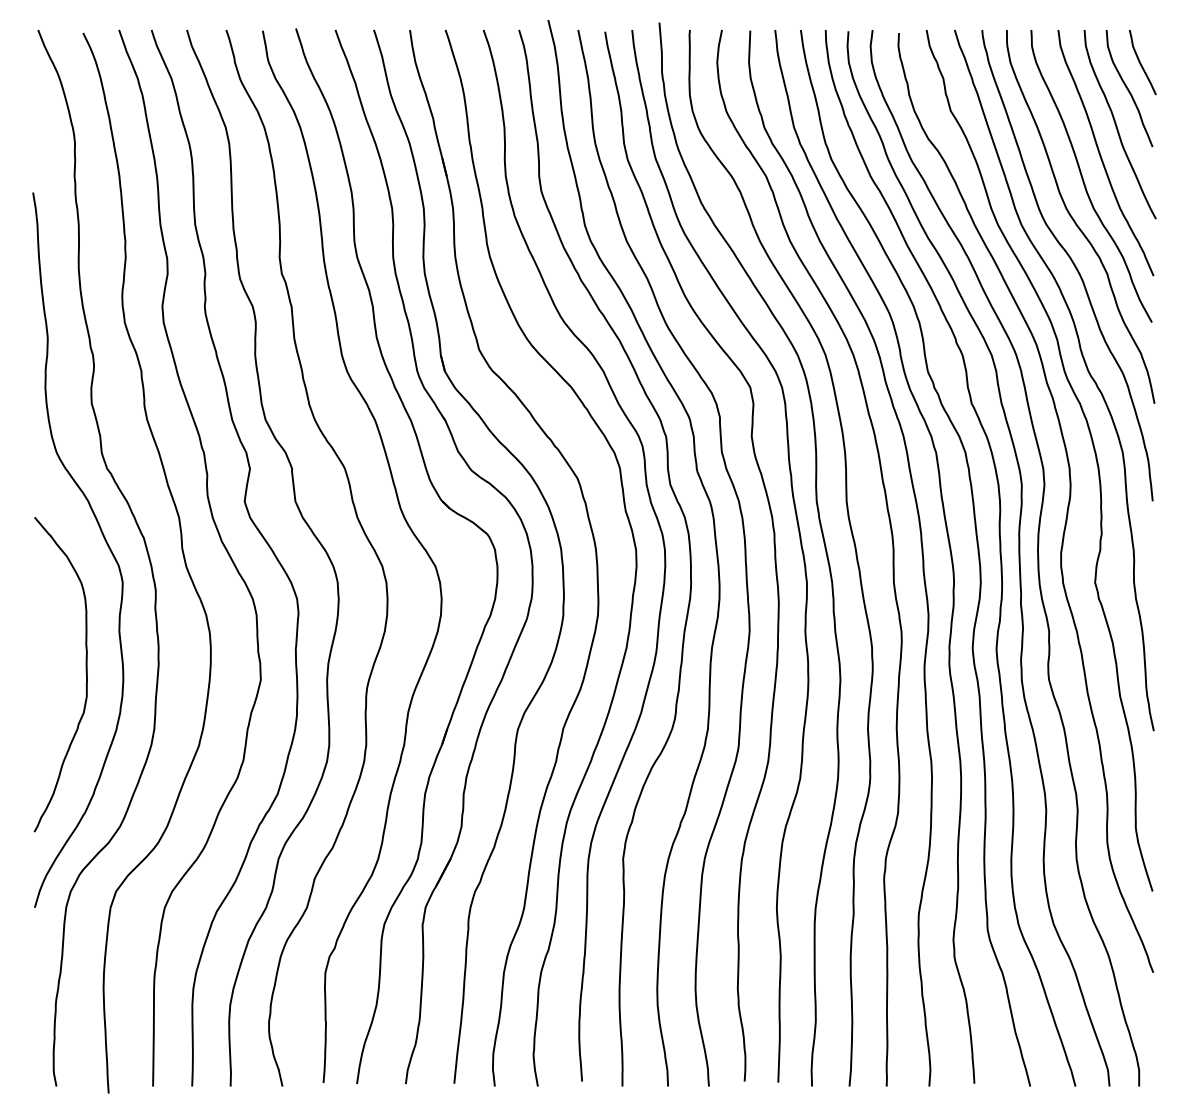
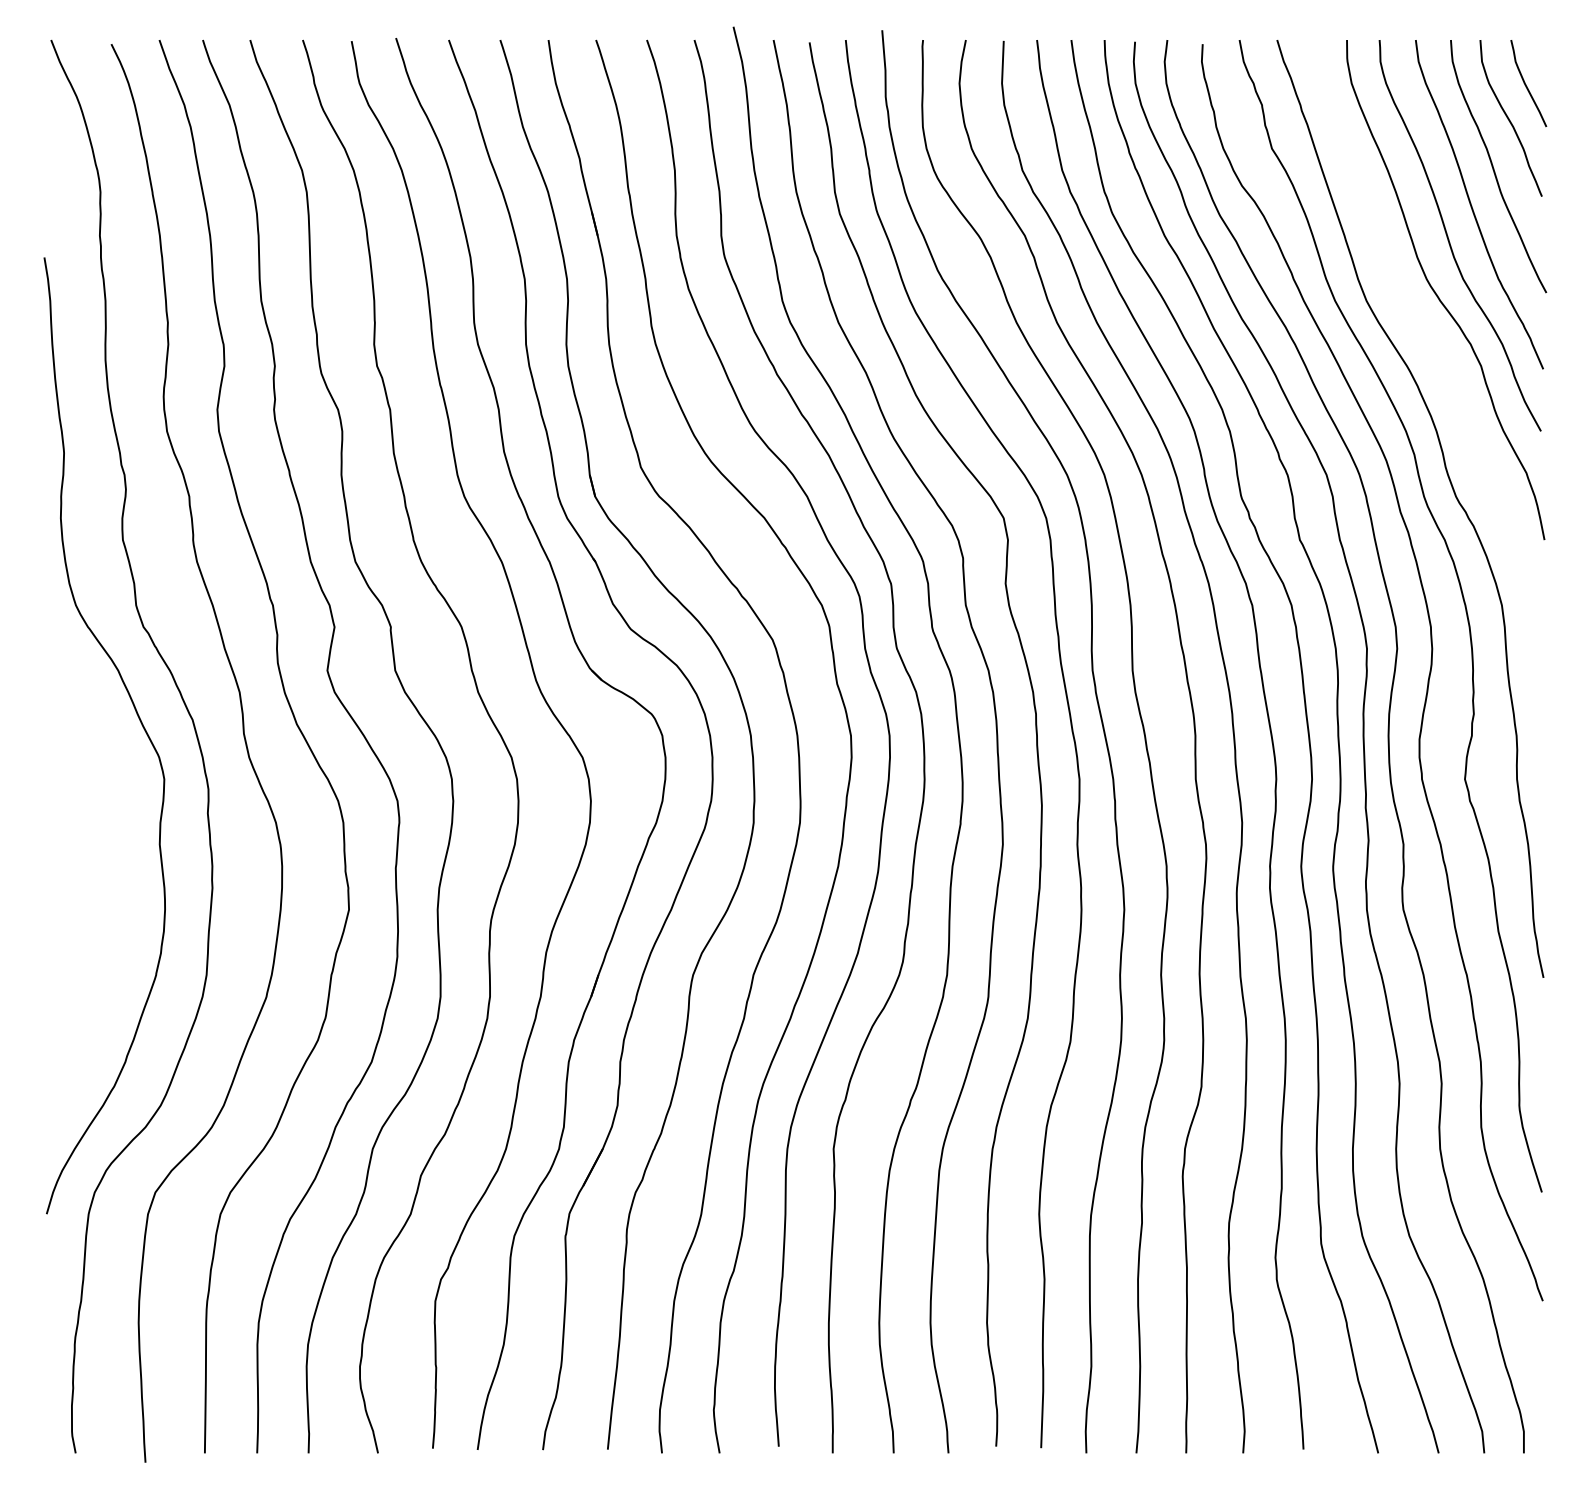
curve: (1072, 262) -> (1434, 351), removed
curve: (86, 674) -> (115, 902), removed

